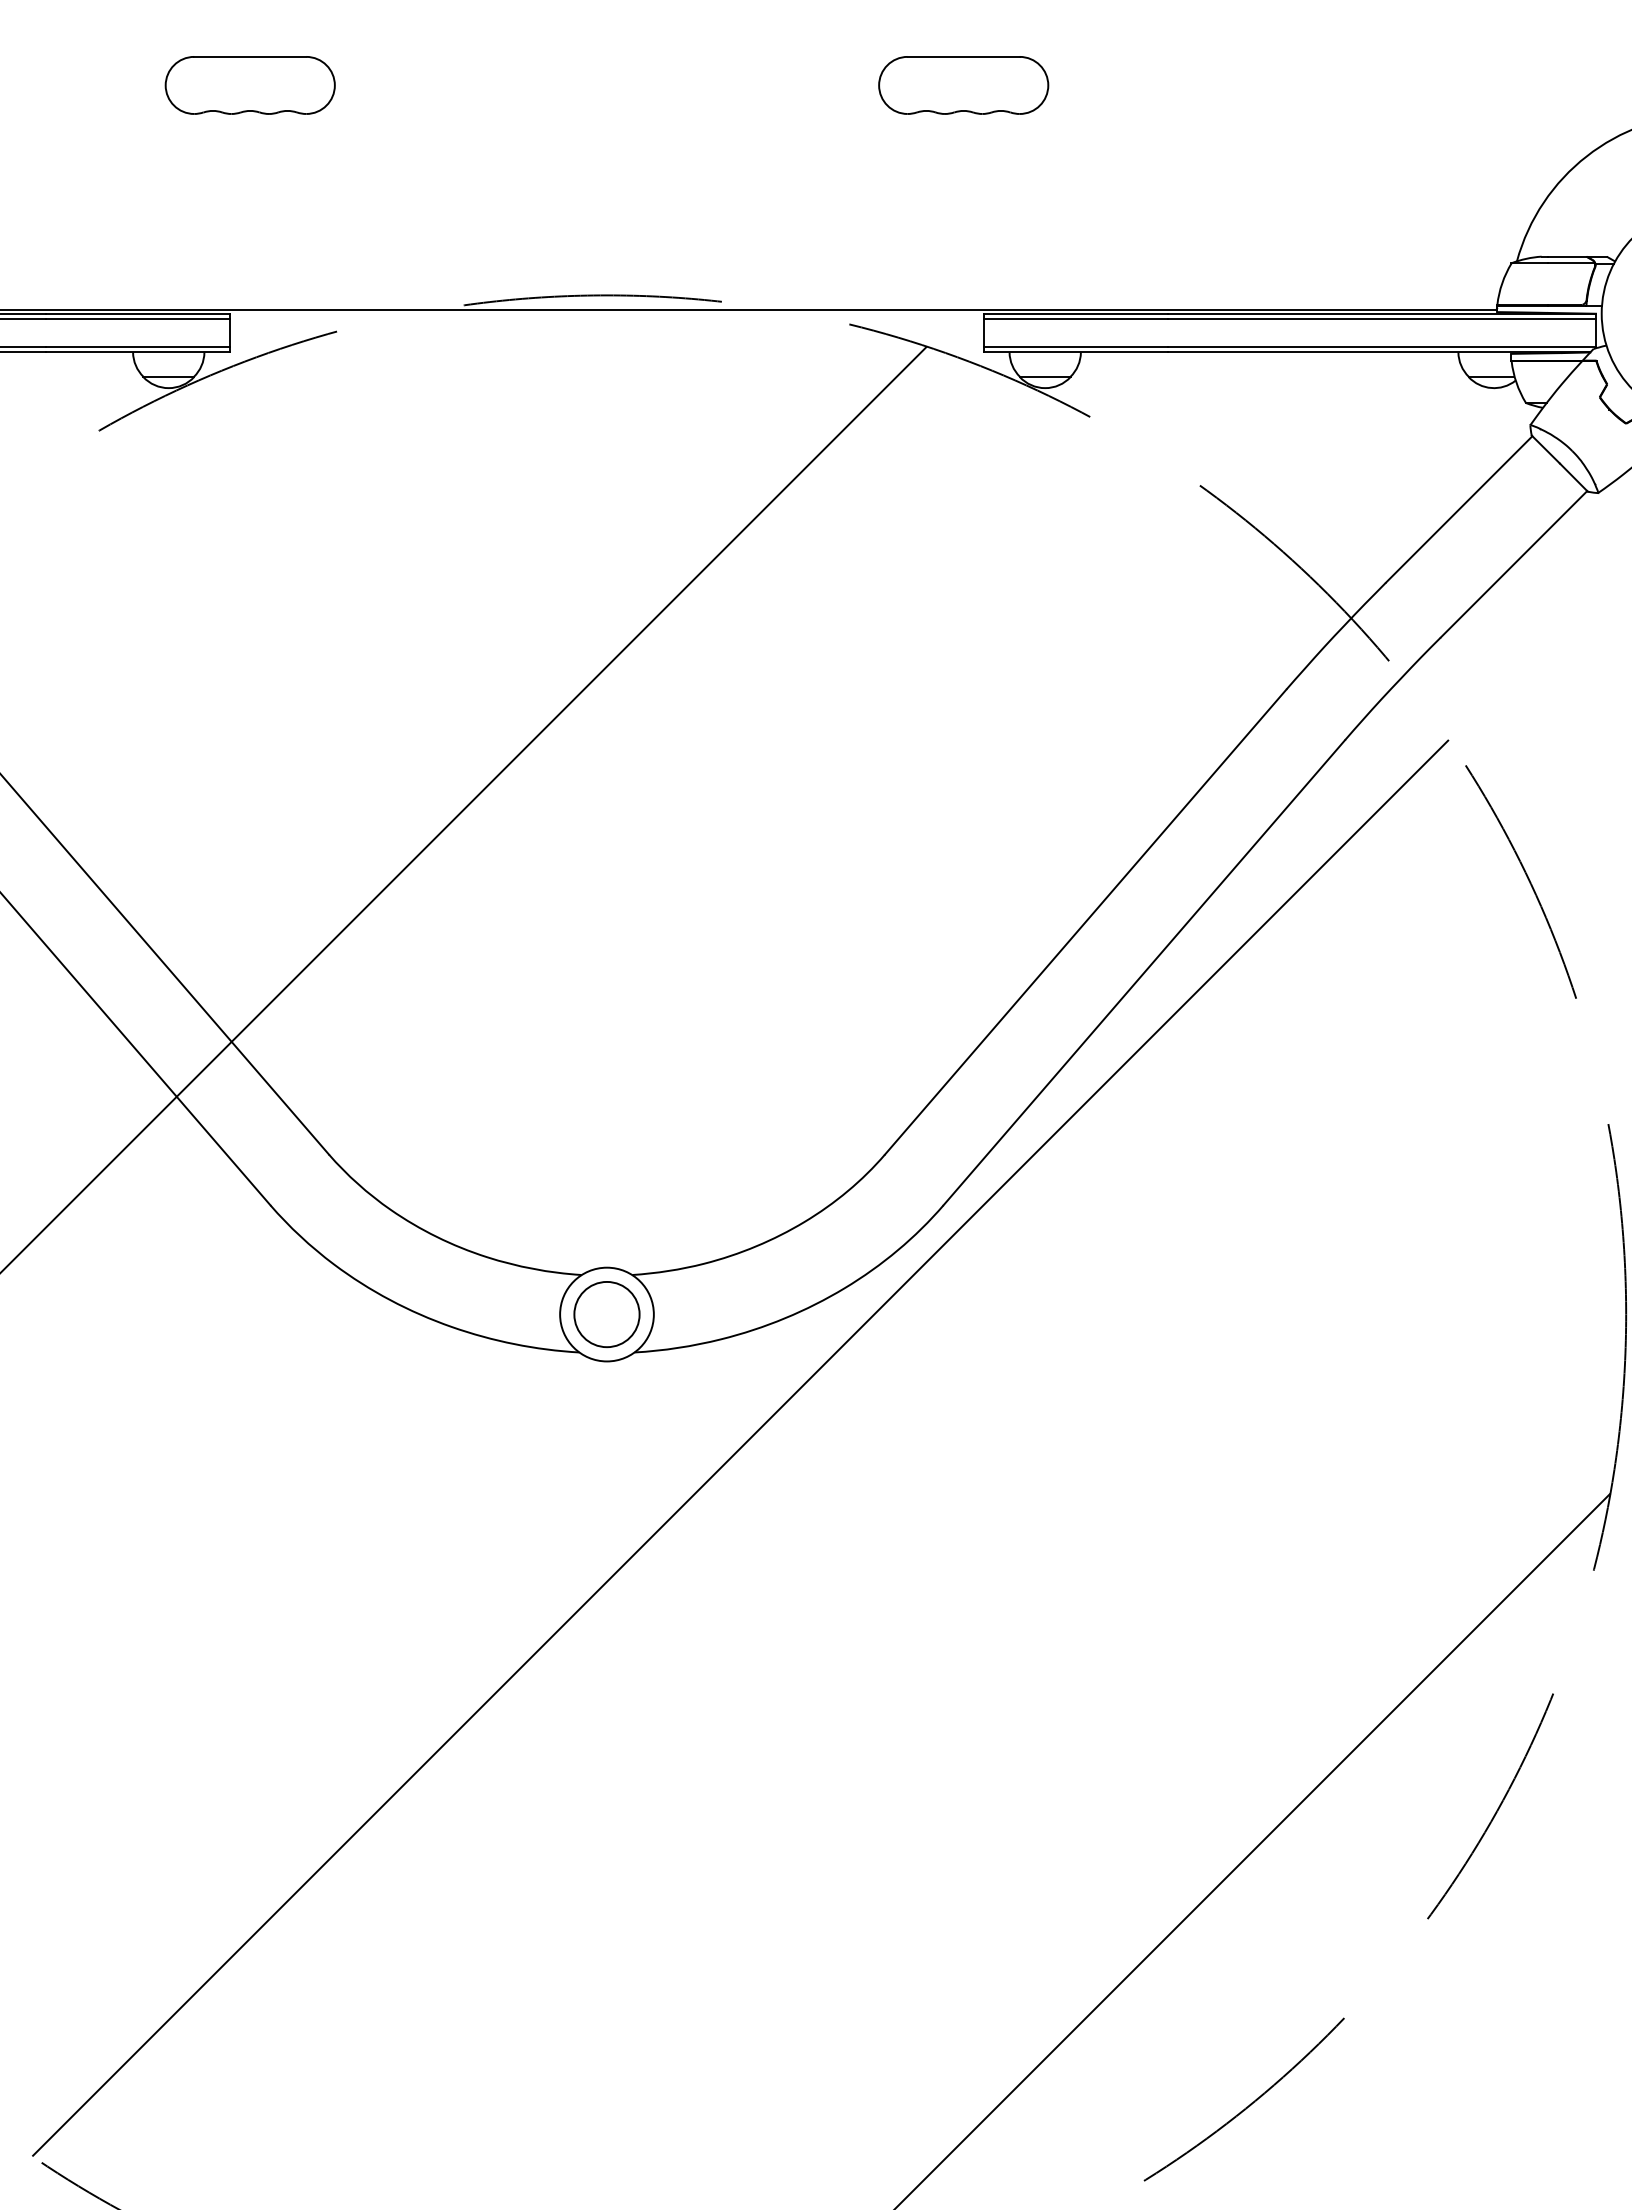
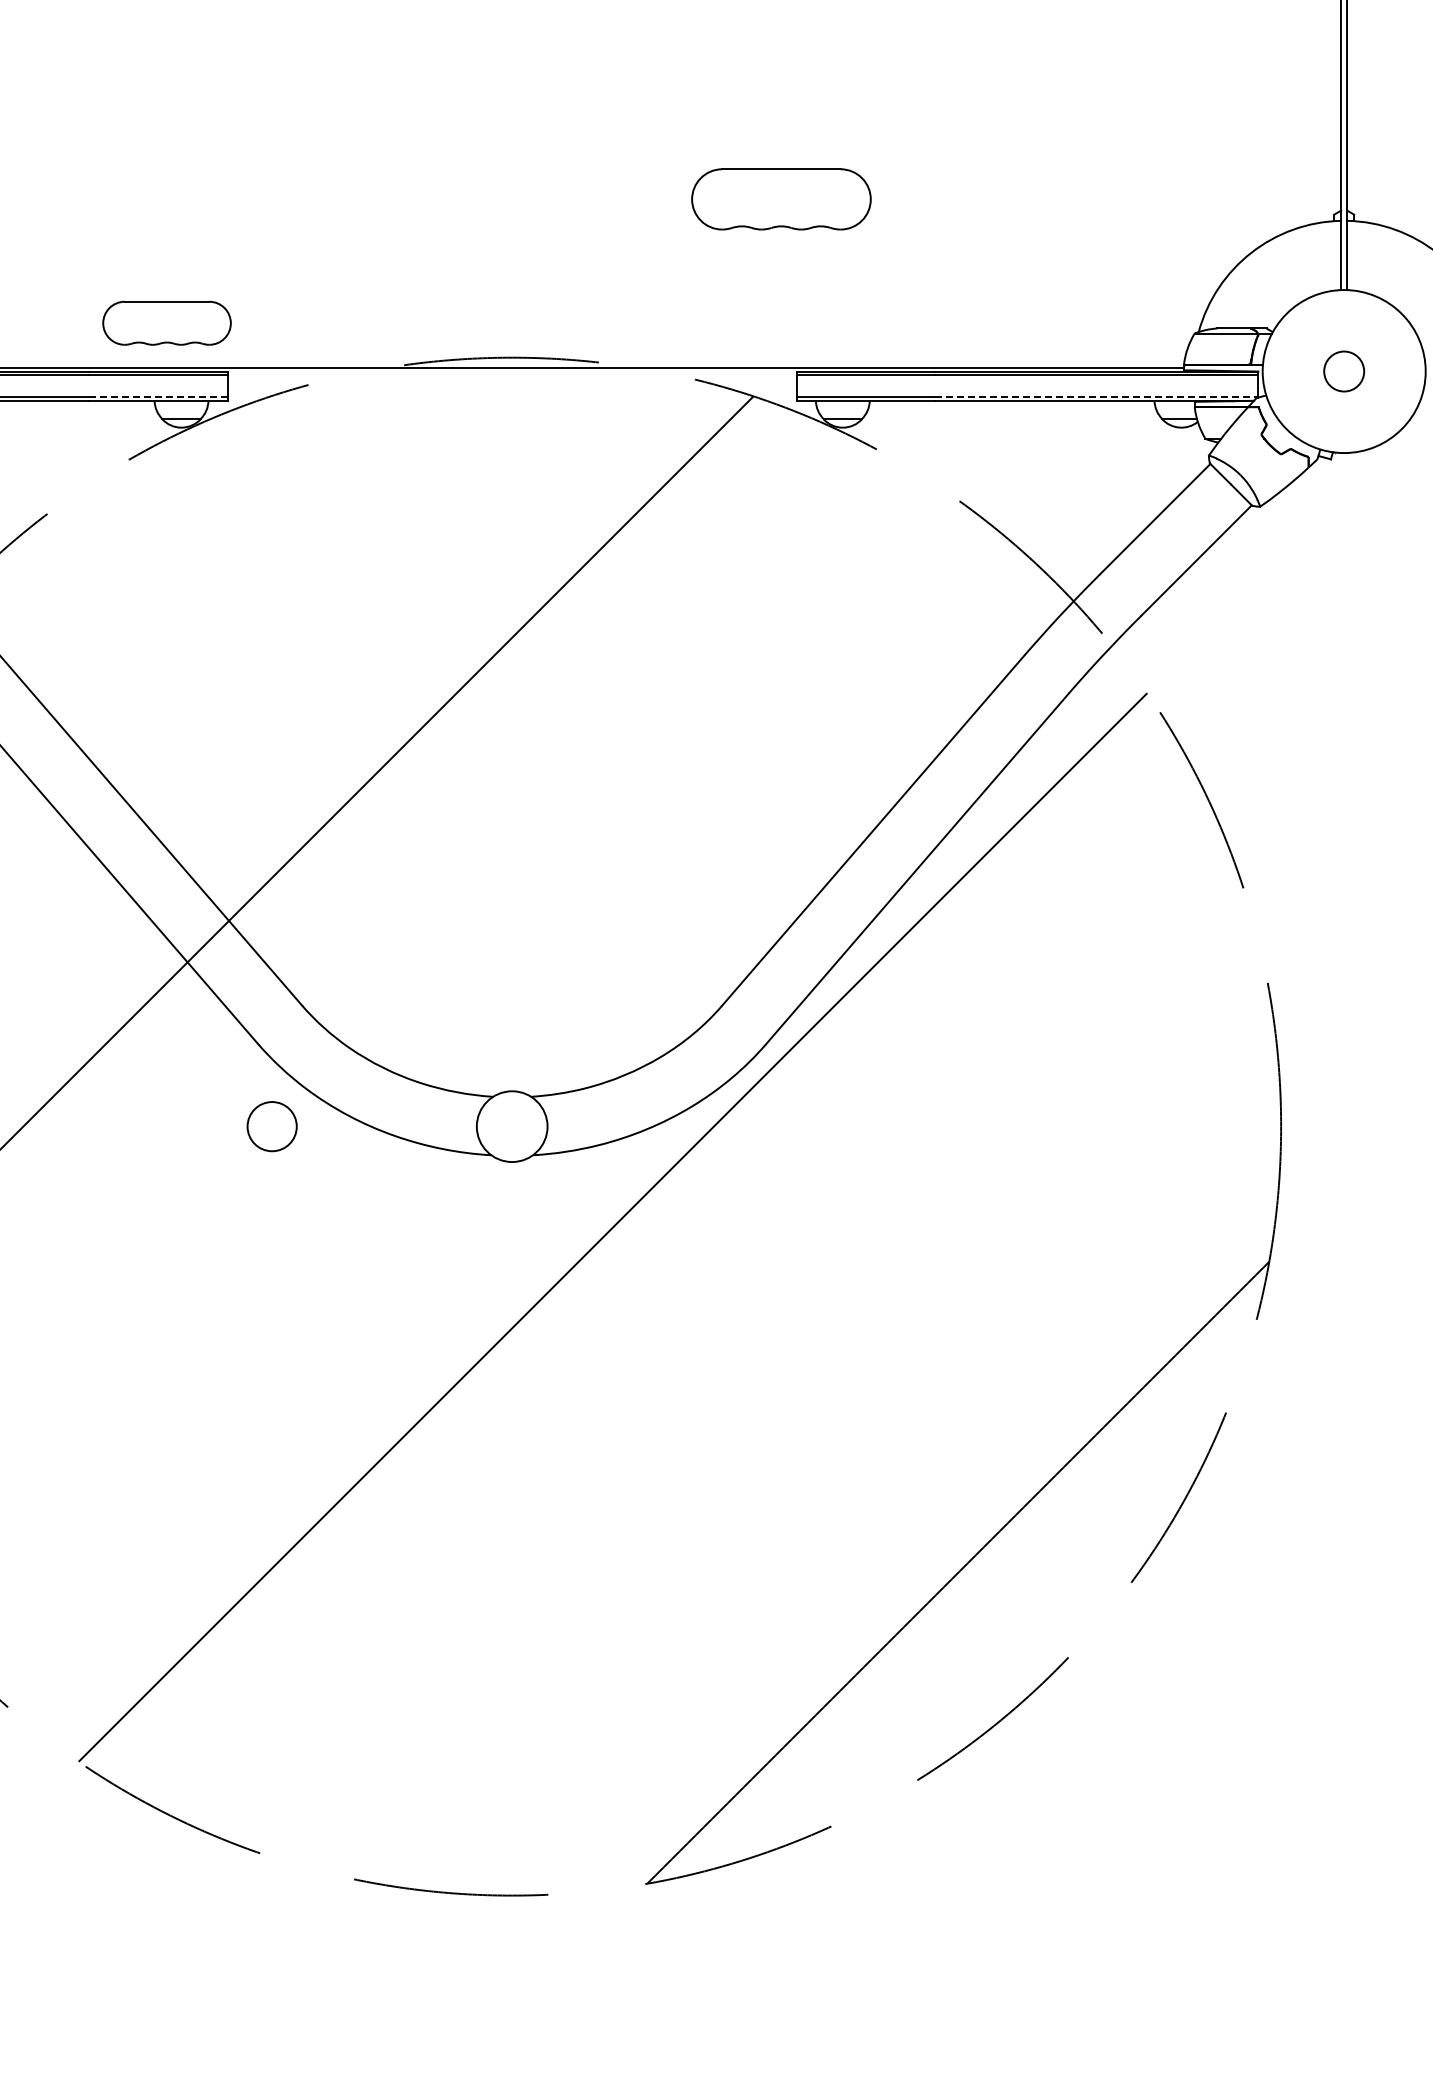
part: (249, 84) -> (166, 322), moved
part: (962, 84) -> (780, 198), size x1.4
line: (138, 346) -> (158, 396), solid -> dashed
line: (1381, 346) -> (1096, 396), solid -> dashed
circle: (606, 1314) -> (271, 1126), moved

